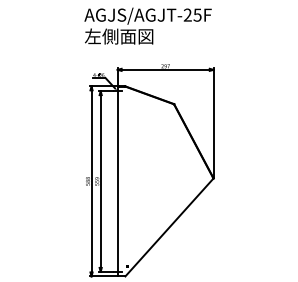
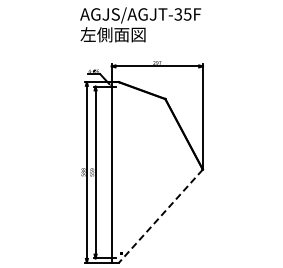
text: (187, 15) -> (178, 14), AGJS/AGJT-25F -> AGJS/AGJT-35F
line: (168, 227) -> (160, 216), solid -> dashed

